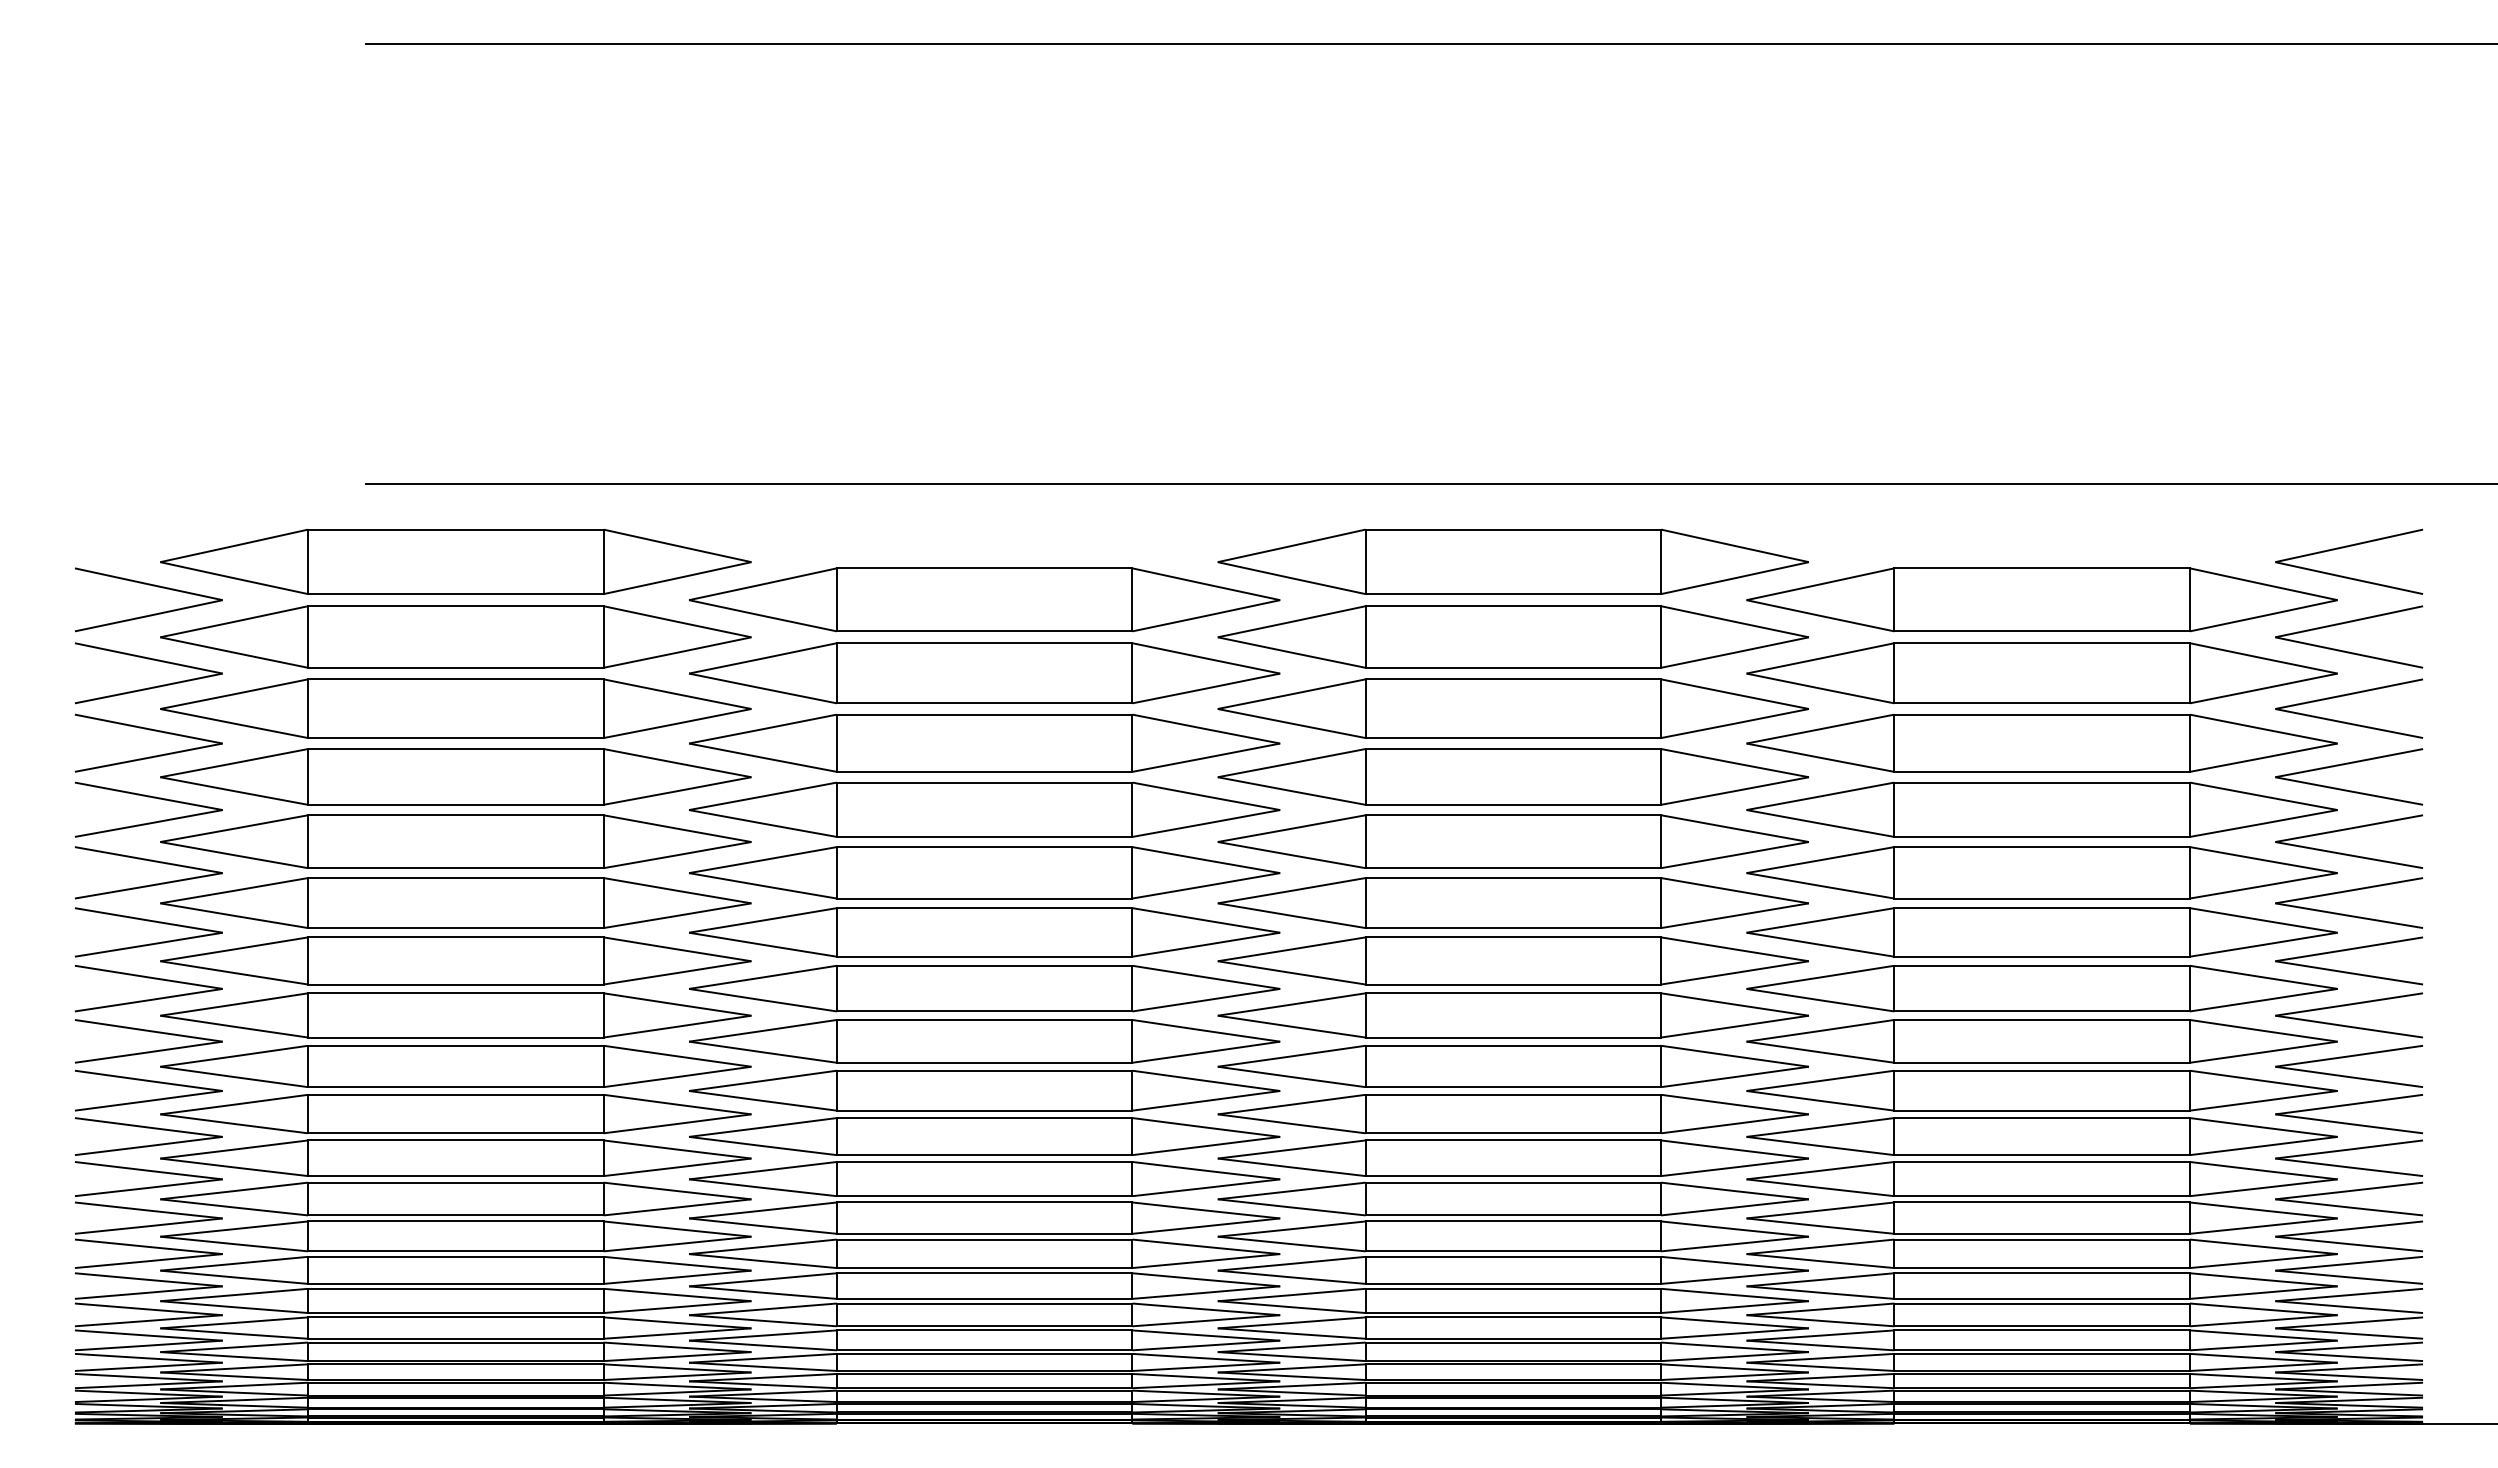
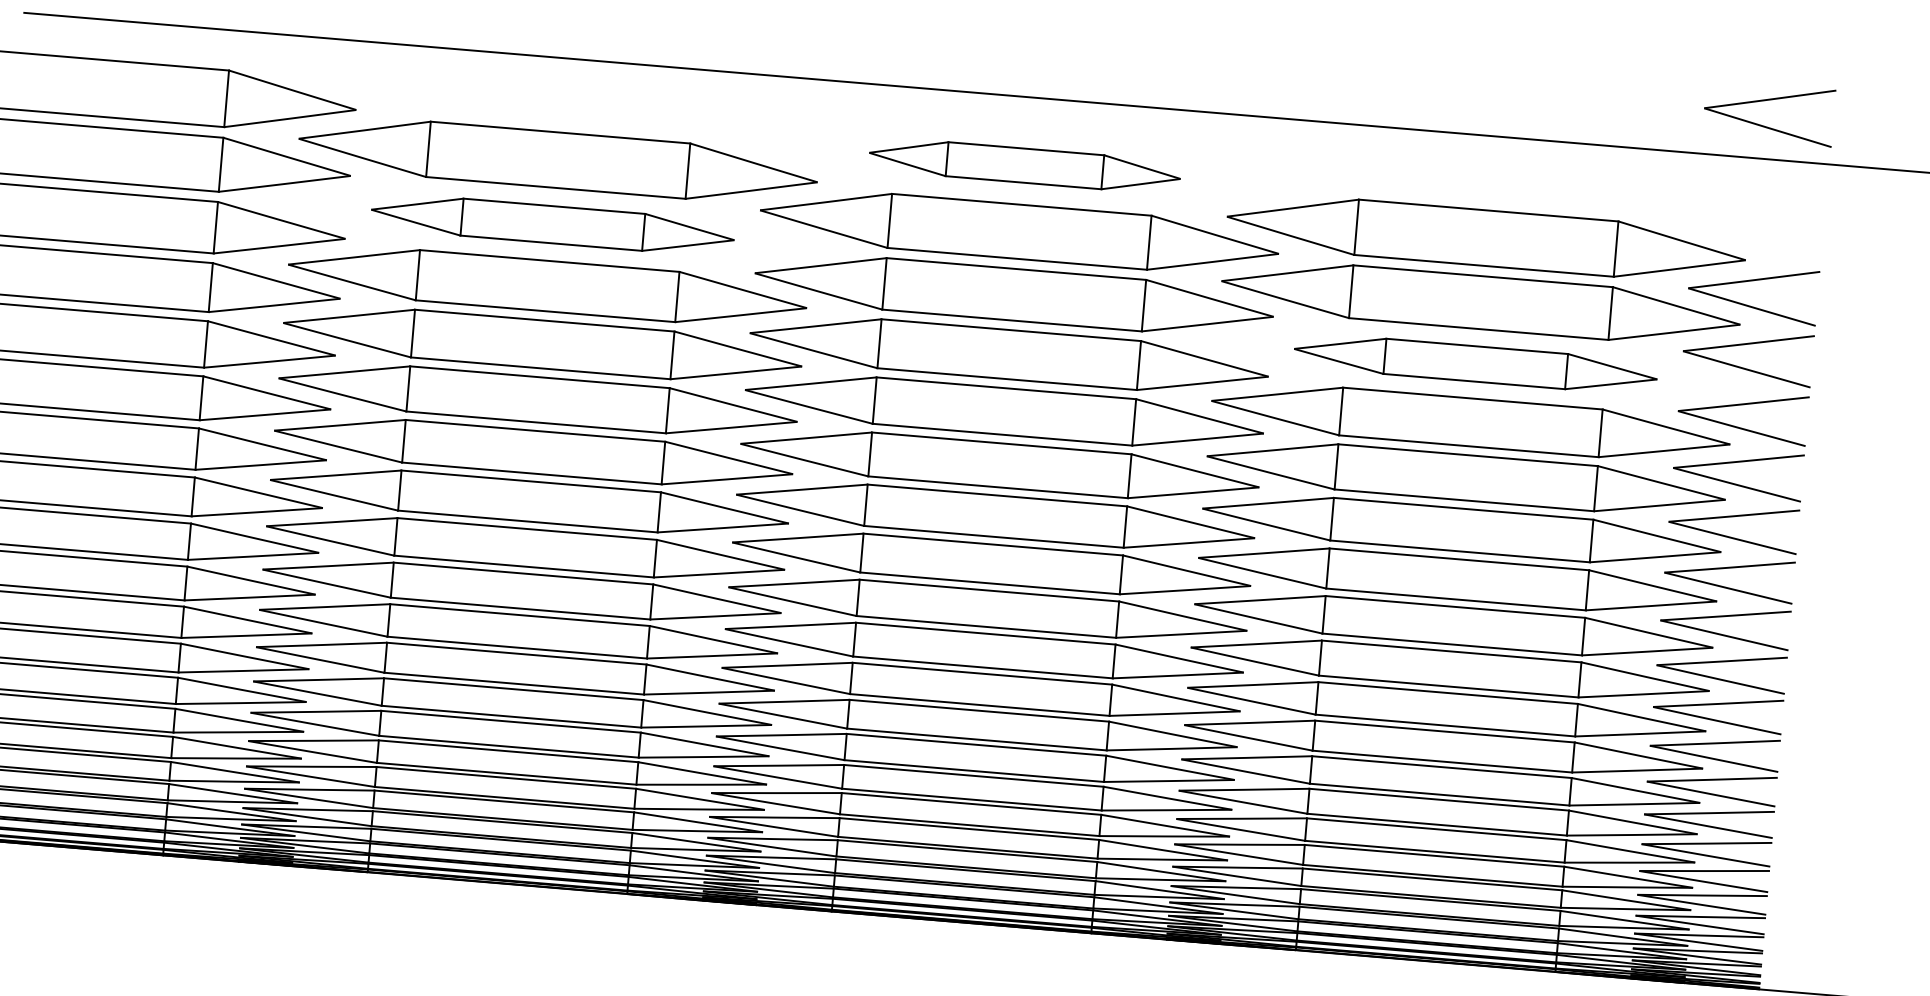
part: (2347, 547) -> (1768, 100), moved
part: (1512, 561) -> (1024, 165), size x0.6
part: (984, 673) -> (552, 224), size x0.7
part: (2041, 742) -> (1475, 363), size x0.7

